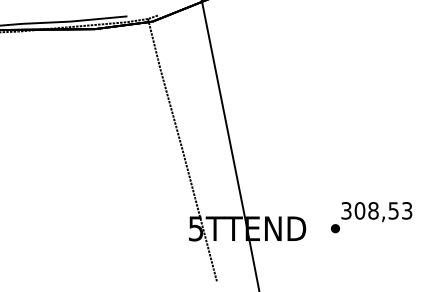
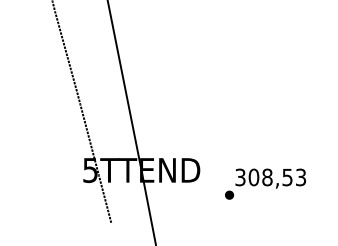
text: (371, 217) -> (265, 184), moved

